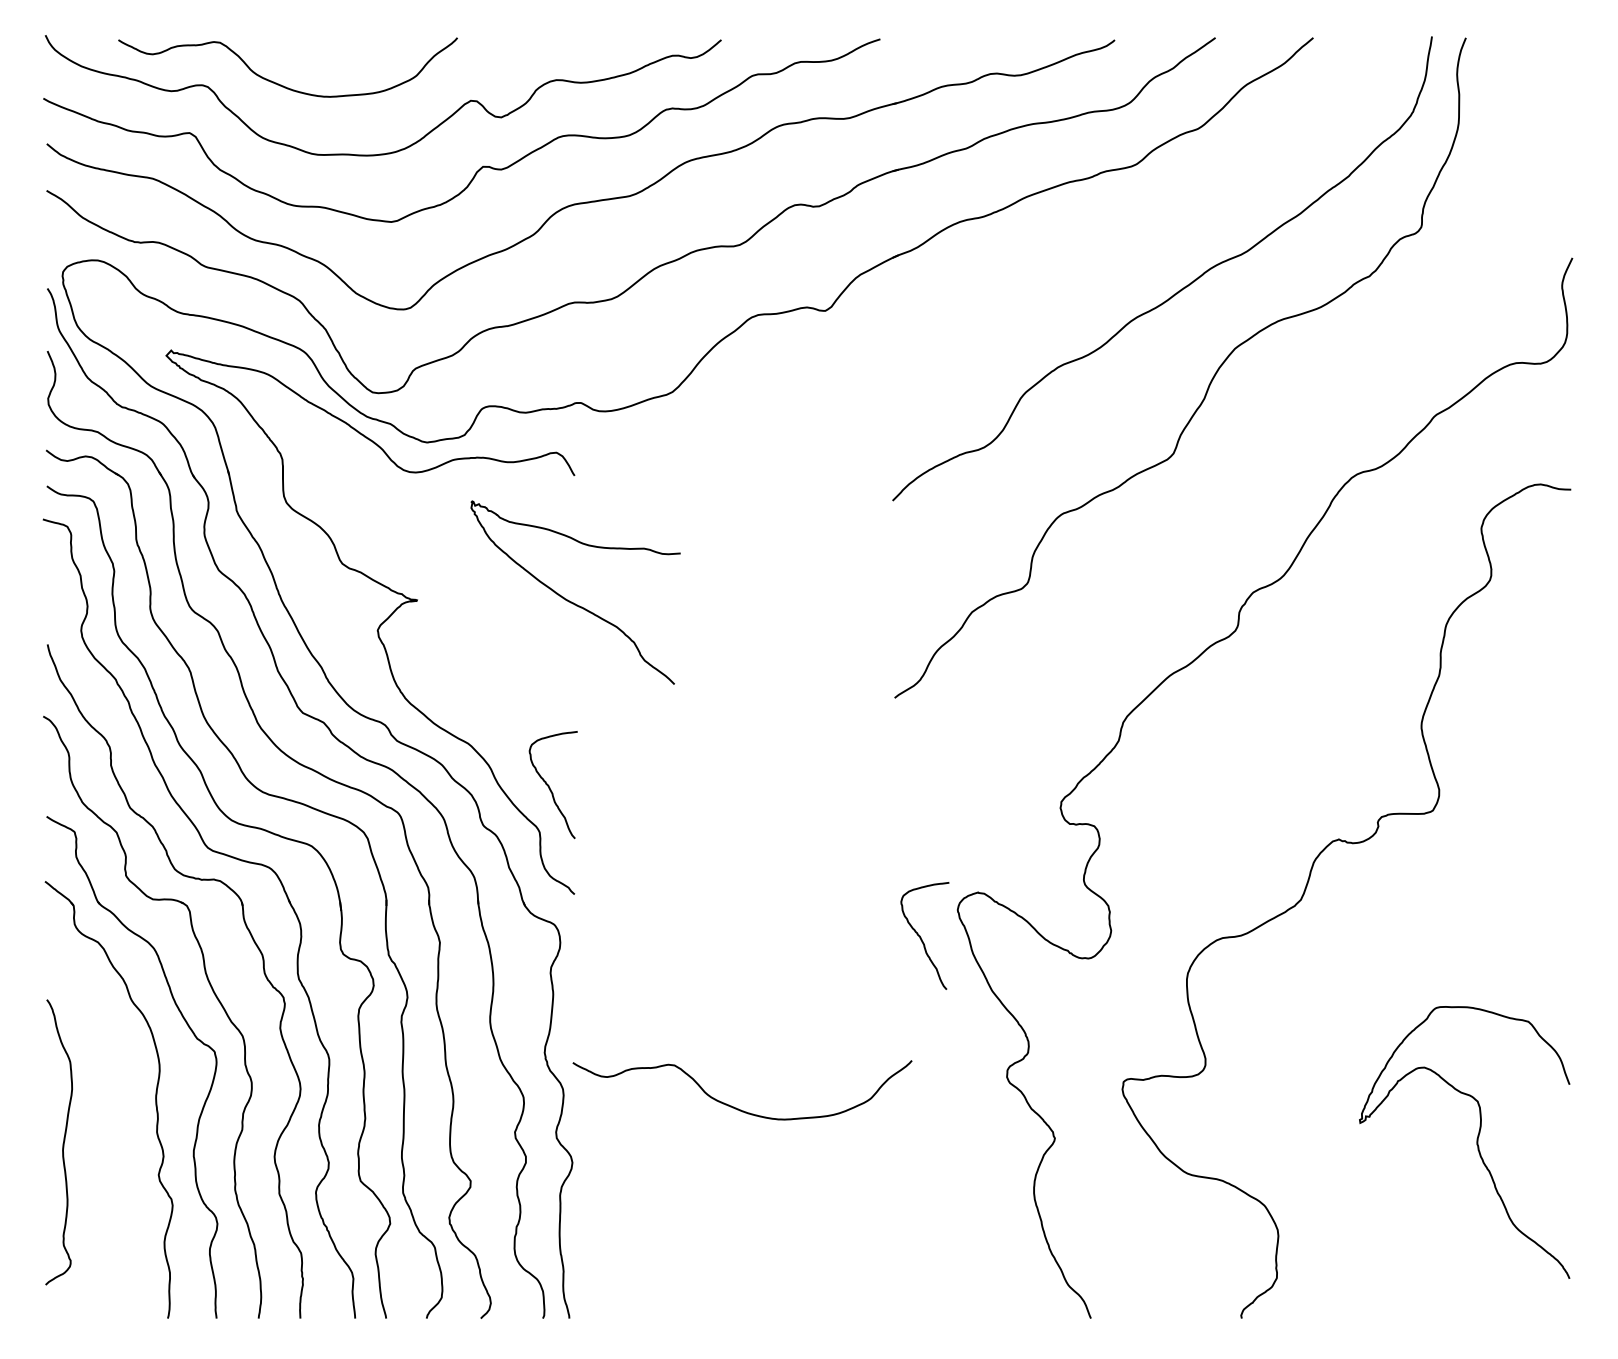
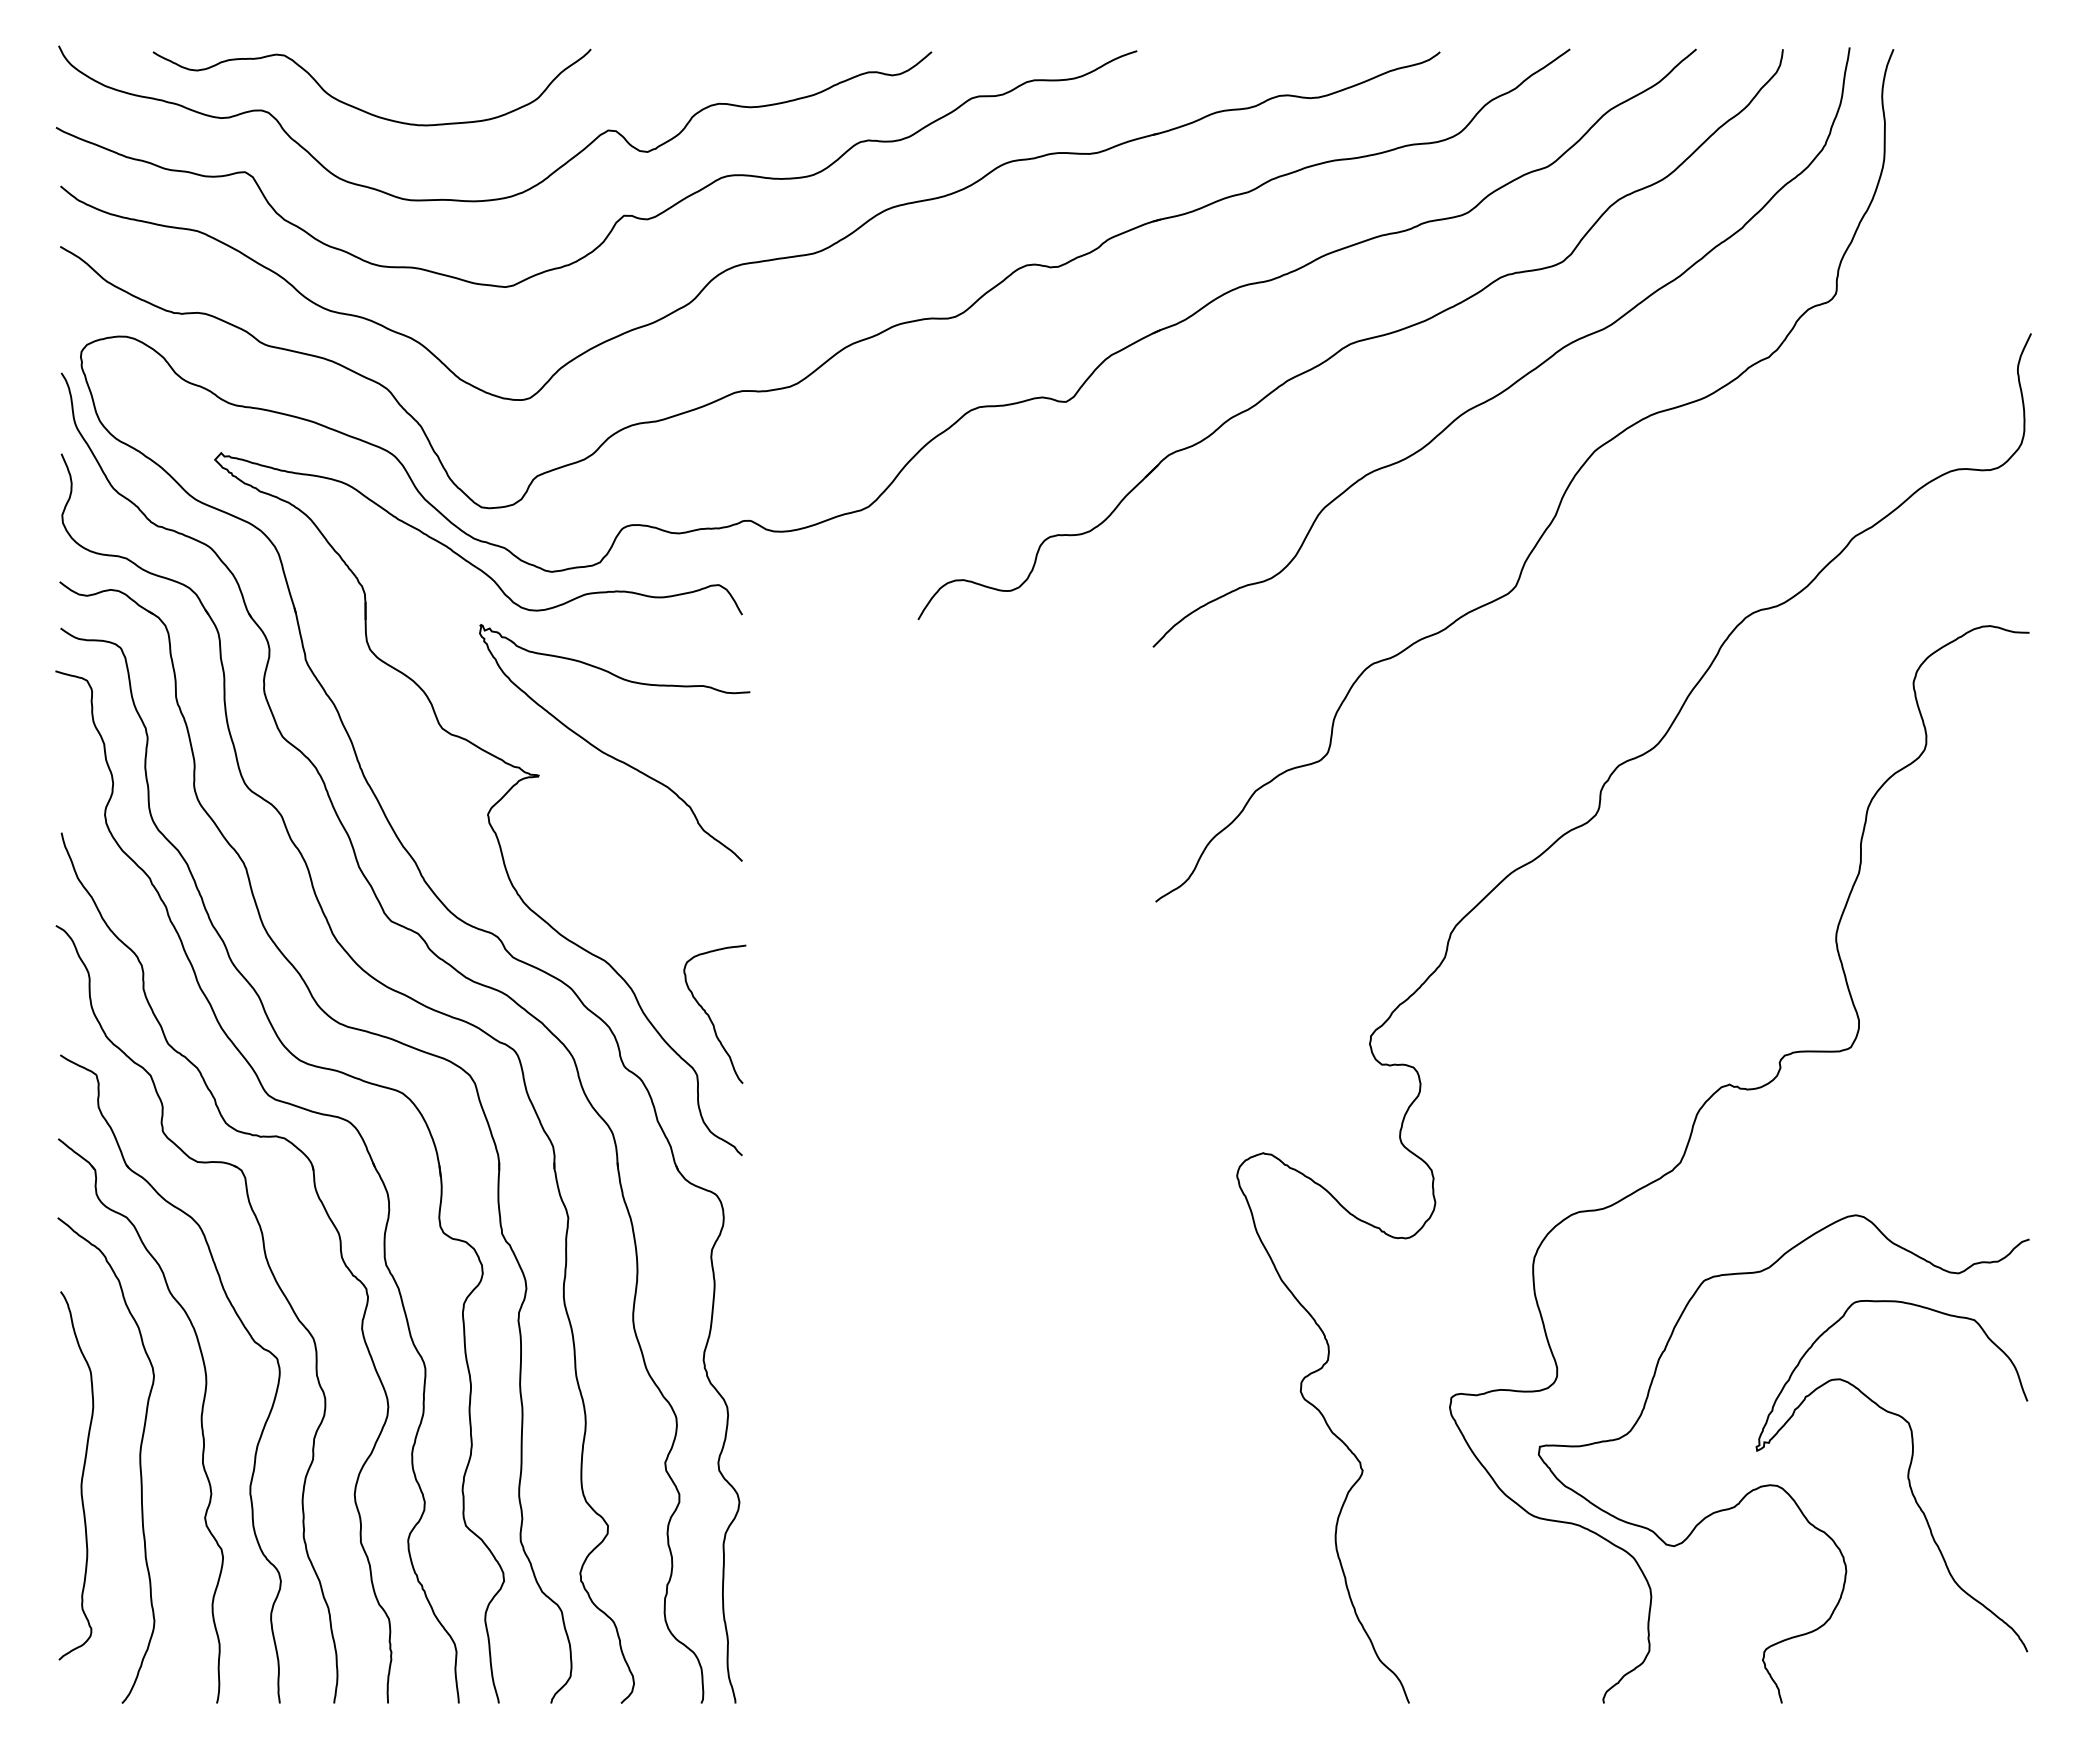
part: (1048, 264) -> (1354, 341), added
curve: (571, 601) -> (609, 754), moved
curve: (920, 936) -> (1189, 1210), removed
curve: (733, 1106) -> (947, 1429), removed
curve: (107, 1130) -> (139, 1460), added
curve: (1374, 1149) -> (1775, 1484), added

